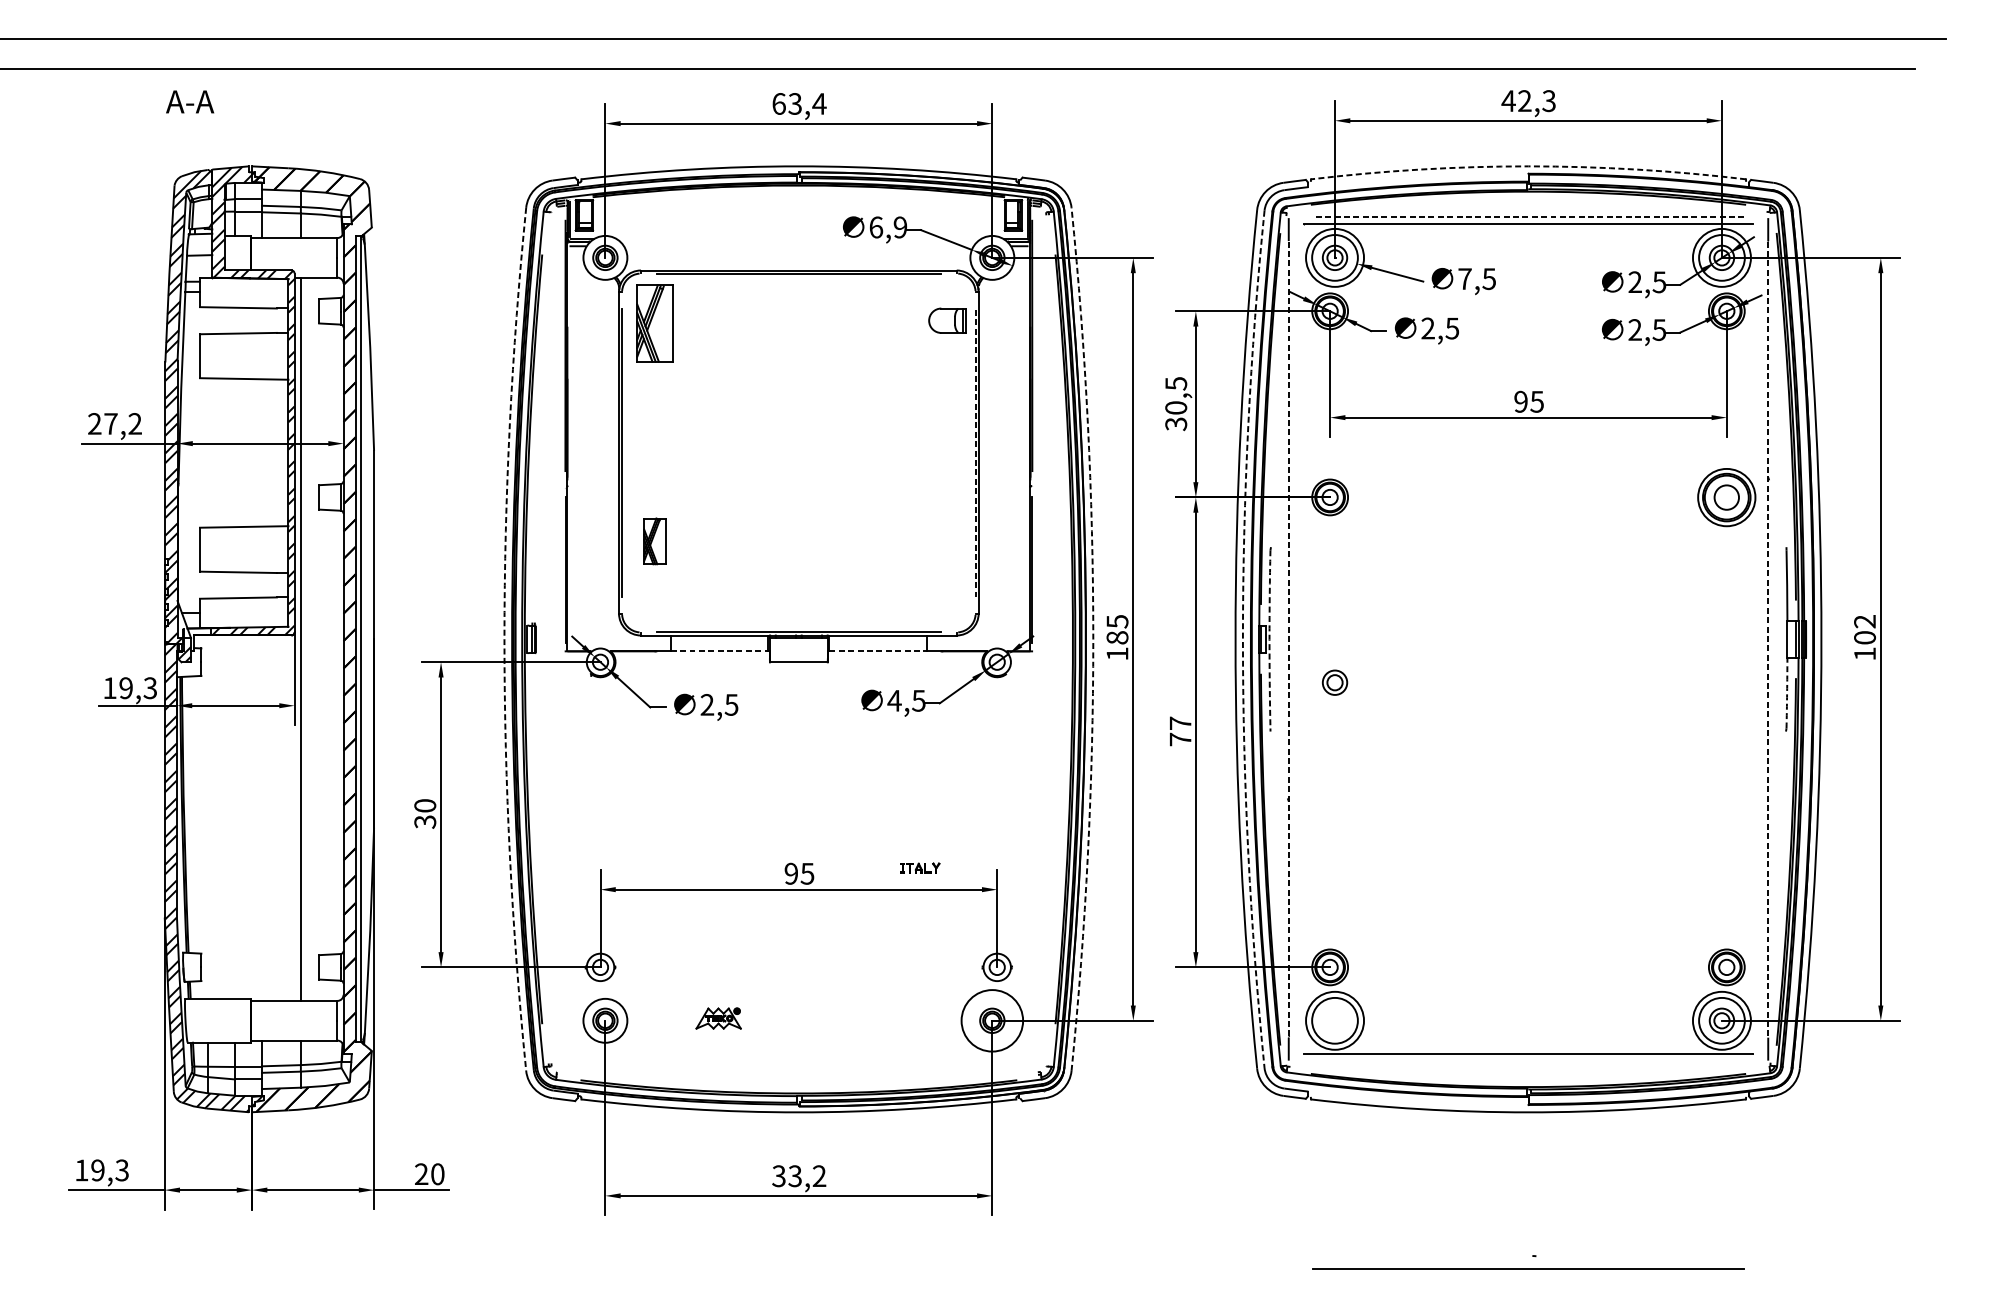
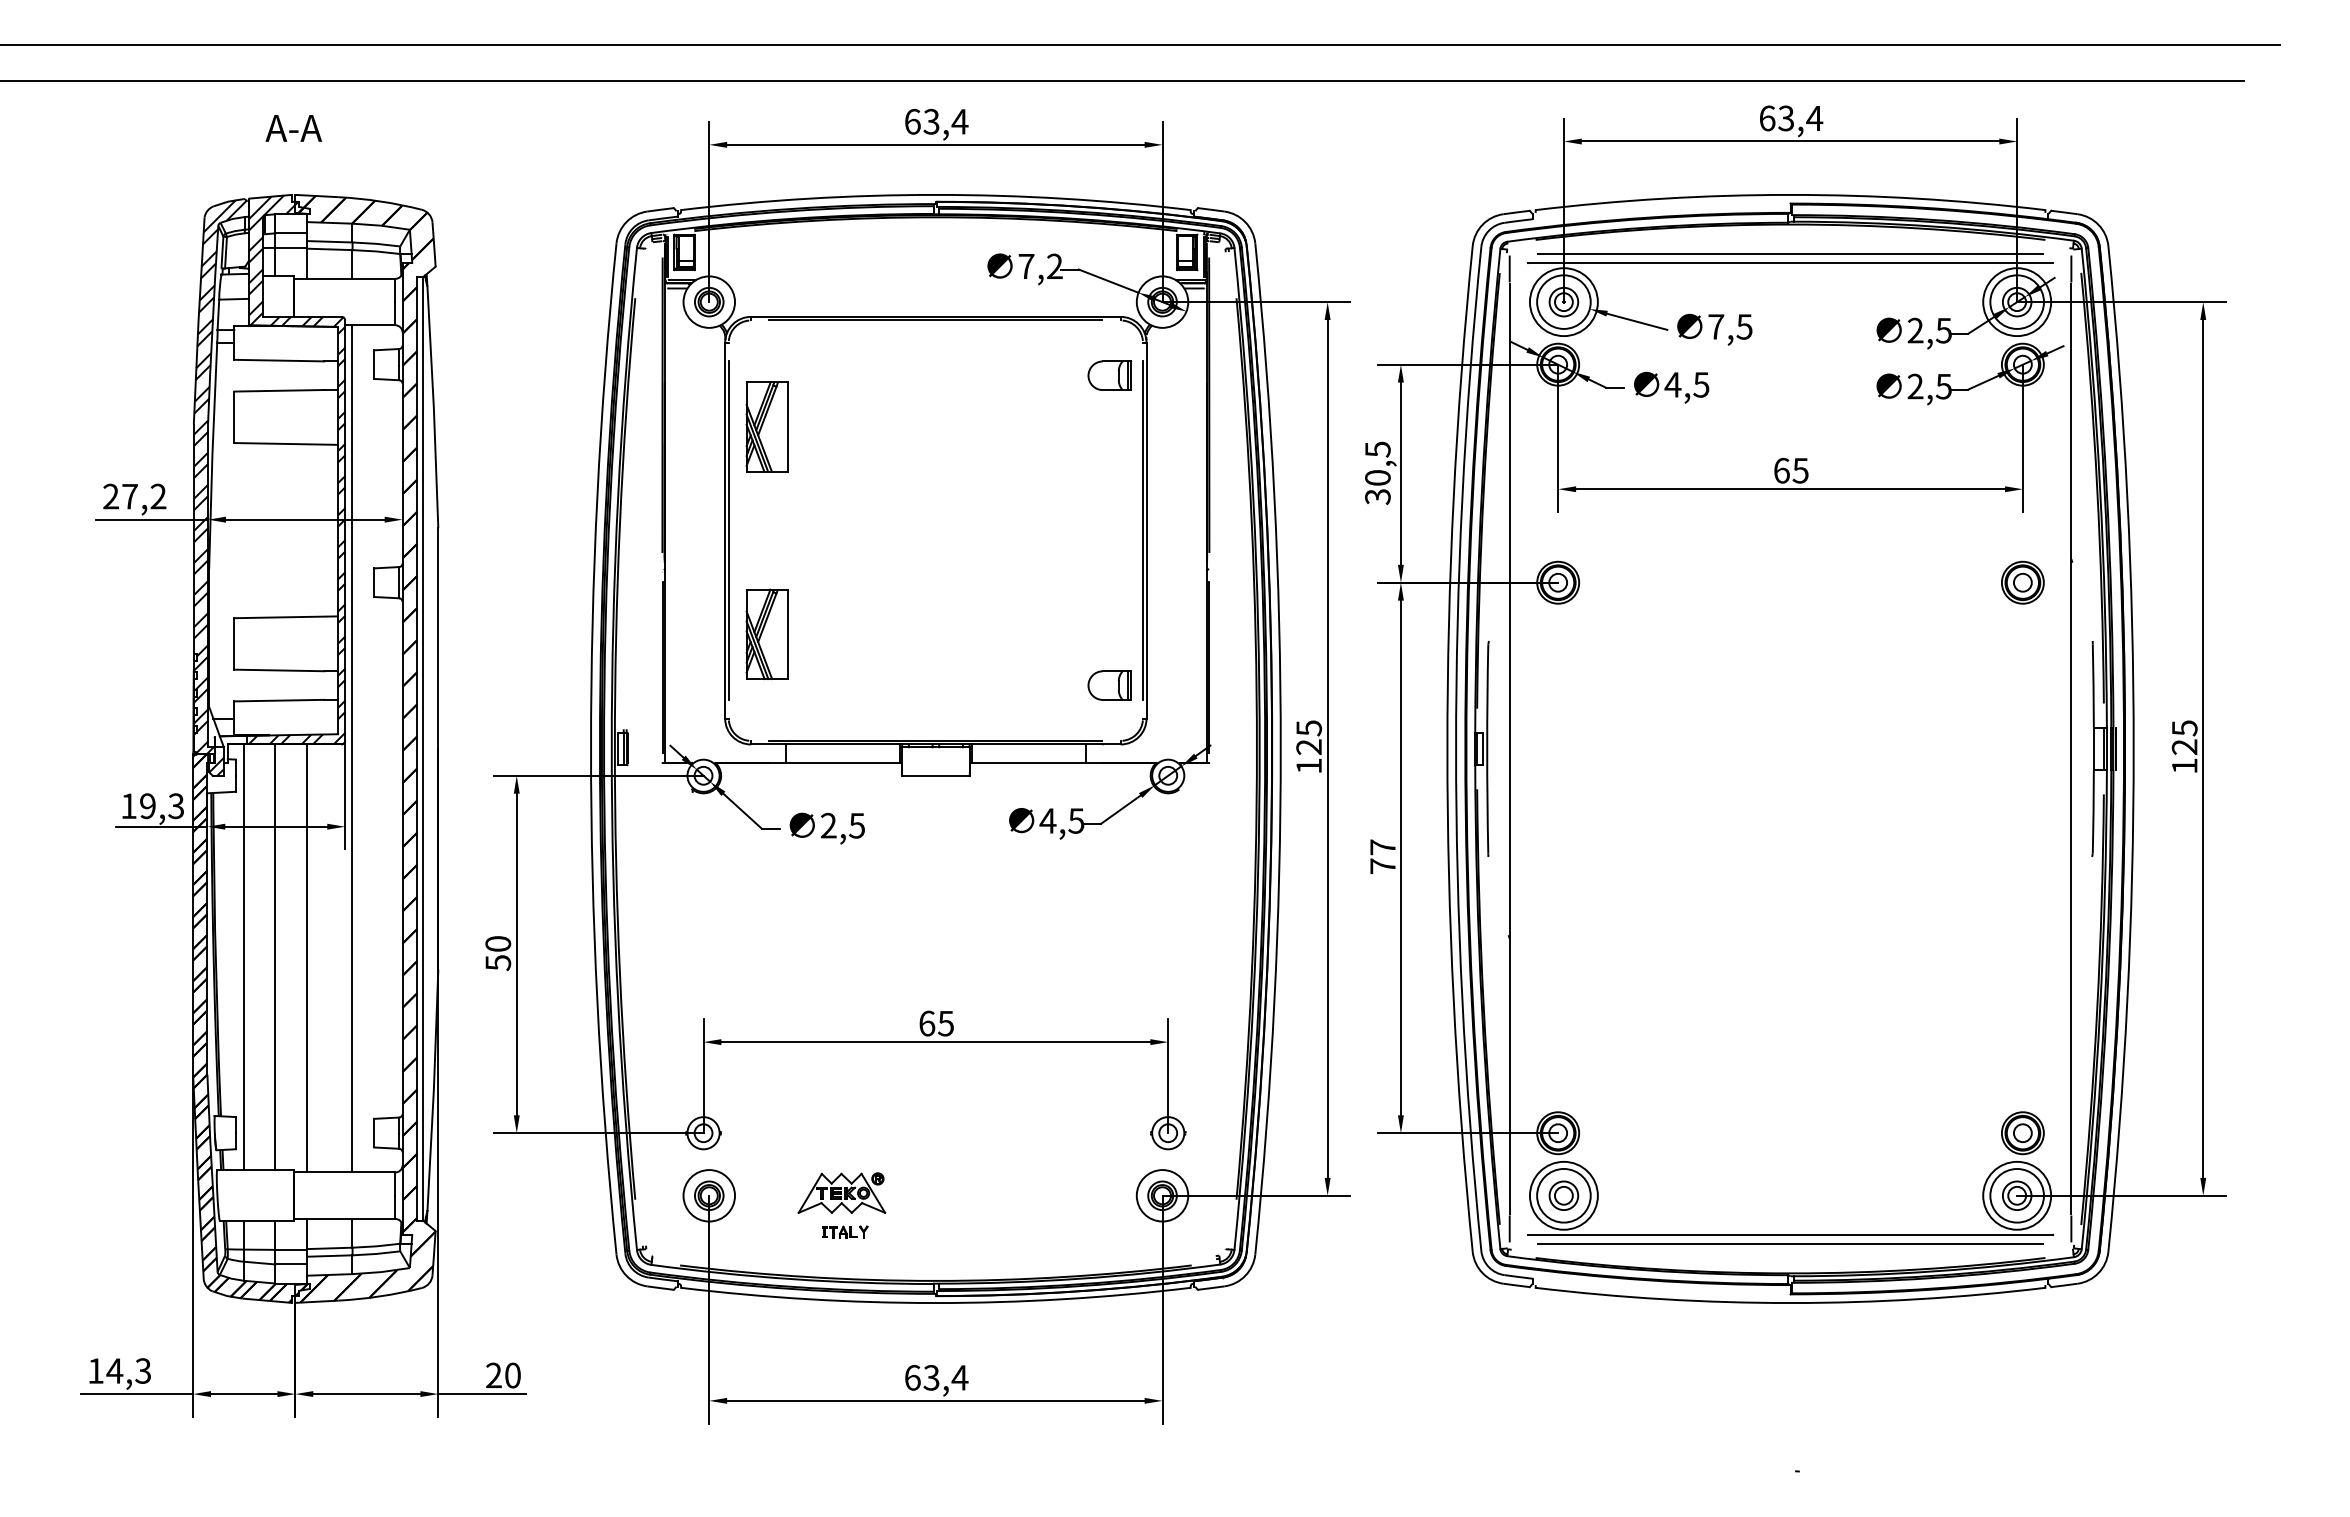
text: (189, 101) -> (293, 128), moved
text: (1528, 101) -> (1790, 118), 42,3 -> 63,4
arc: (1528, 166) -> (1790, 194), dashed -> solid
line: (1528, 217) -> (1790, 254), dashed -> solid
text: (888, 227) -> (1040, 266), 6,9 -> 7,2
part: (654, 323) -> (766, 426), moved
text: (1427, 328) -> (1672, 384), 2,5 -> 4,5
text: (1520, 401) -> (1781, 470), 95 -> 65
line: (975, 452) -> (1142, 530), dashed -> solid
part: (1726, 497) -> (2022, 582), size x0.62
part: (654, 540) -> (766, 633), size x1.67
part: (947, 585) -> (1109, 685), added
text: (1864, 629) -> (2184, 737), 102 -> 125
arc: (504, 638) -> (591, 748), dashed -> solid
arc: (1093, 638) -> (1280, 748), dashed -> solid
text: (1116, 638) -> (1308, 747), 185 -> 125
arc: (1243, 638) -> (1456, 748), dashed -> solid
arc: (1269, 638) -> (1487, 748), dashed -> solid
line: (1288, 638) -> (1509, 748), dashed -> solid
line: (1768, 638) -> (2071, 748), dashed -> solid
line: (719, 651) -> (843, 763), dashed -> solid
line: (878, 651) -> (1029, 763), dashed -> solid
part: (1334, 682) -> (1563, 1195), moved
arc: (1787, 692) -> (2093, 811), dashed -> solid
line: (207, 816) -> (243, 956), added
line: (235, 816) -> (275, 956), added
line: (262, 818) -> (307, 958), added
text: (424, 821) -> (497, 962), 30 -> 50
part: (920, 867) -> (845, 1231), moved
text: (791, 873) -> (927, 1023), 95 -> 65
hatch: (213, 877) -> (250, 1028), added
part: (718, 1018) -> (841, 1192), size x1.67
circle: (992, 1020) -> (1162, 1195), size x0.71
text: (97, 1169) -> (114, 1370), 19,3 -> 14,3
text: (799, 1175) -> (936, 1377), 33,2 -> 63,4
line: (1528, 1268) -> (1790, 1243), moved

